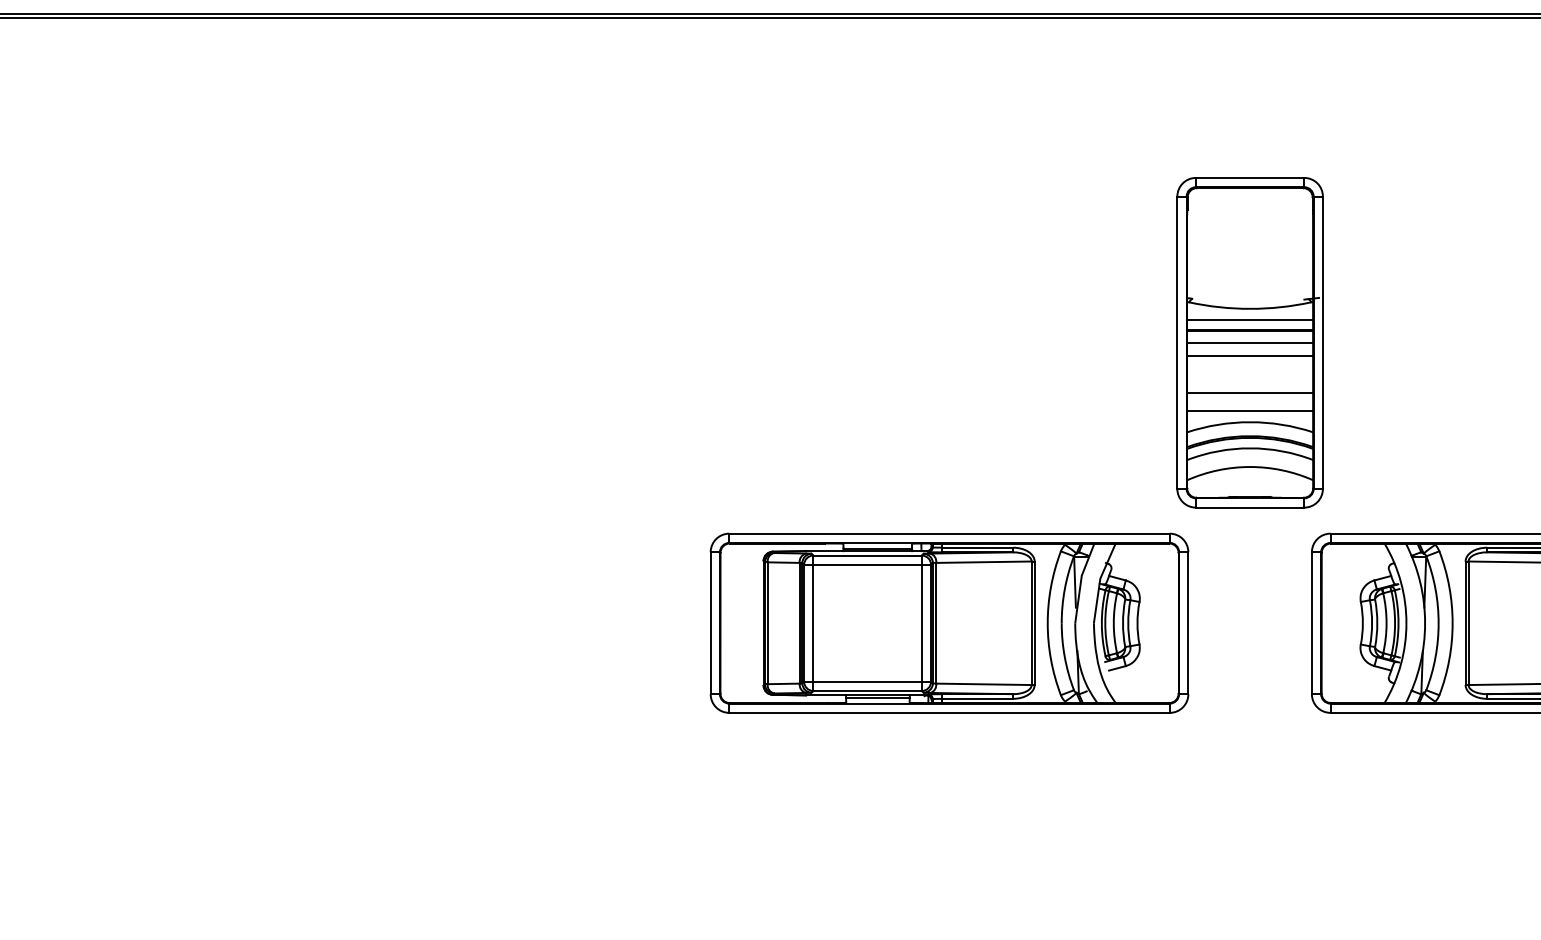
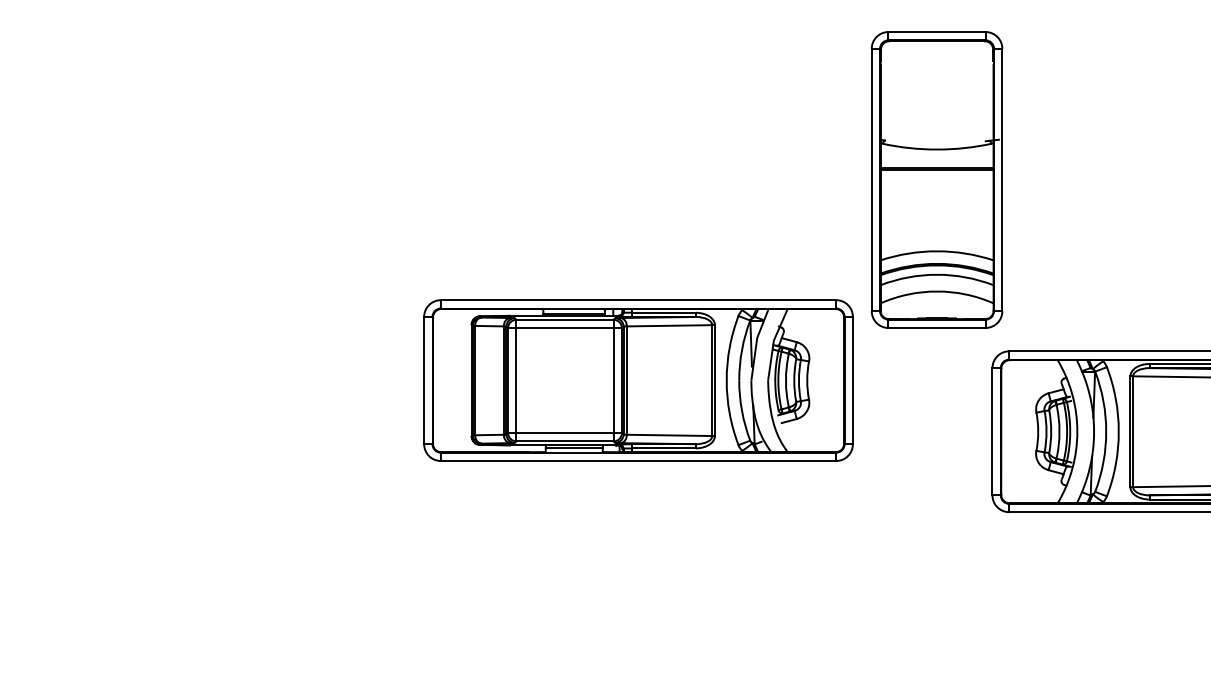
line: (1250, 320) -> (937, 160), removed
line: (1250, 343) -> (937, 180), removed
line: (1250, 355) -> (937, 191), removed
line: (1250, 392) -> (937, 224), removed
line: (1250, 411) -> (937, 241), removed
part: (949, 622) -> (638, 379), moved

